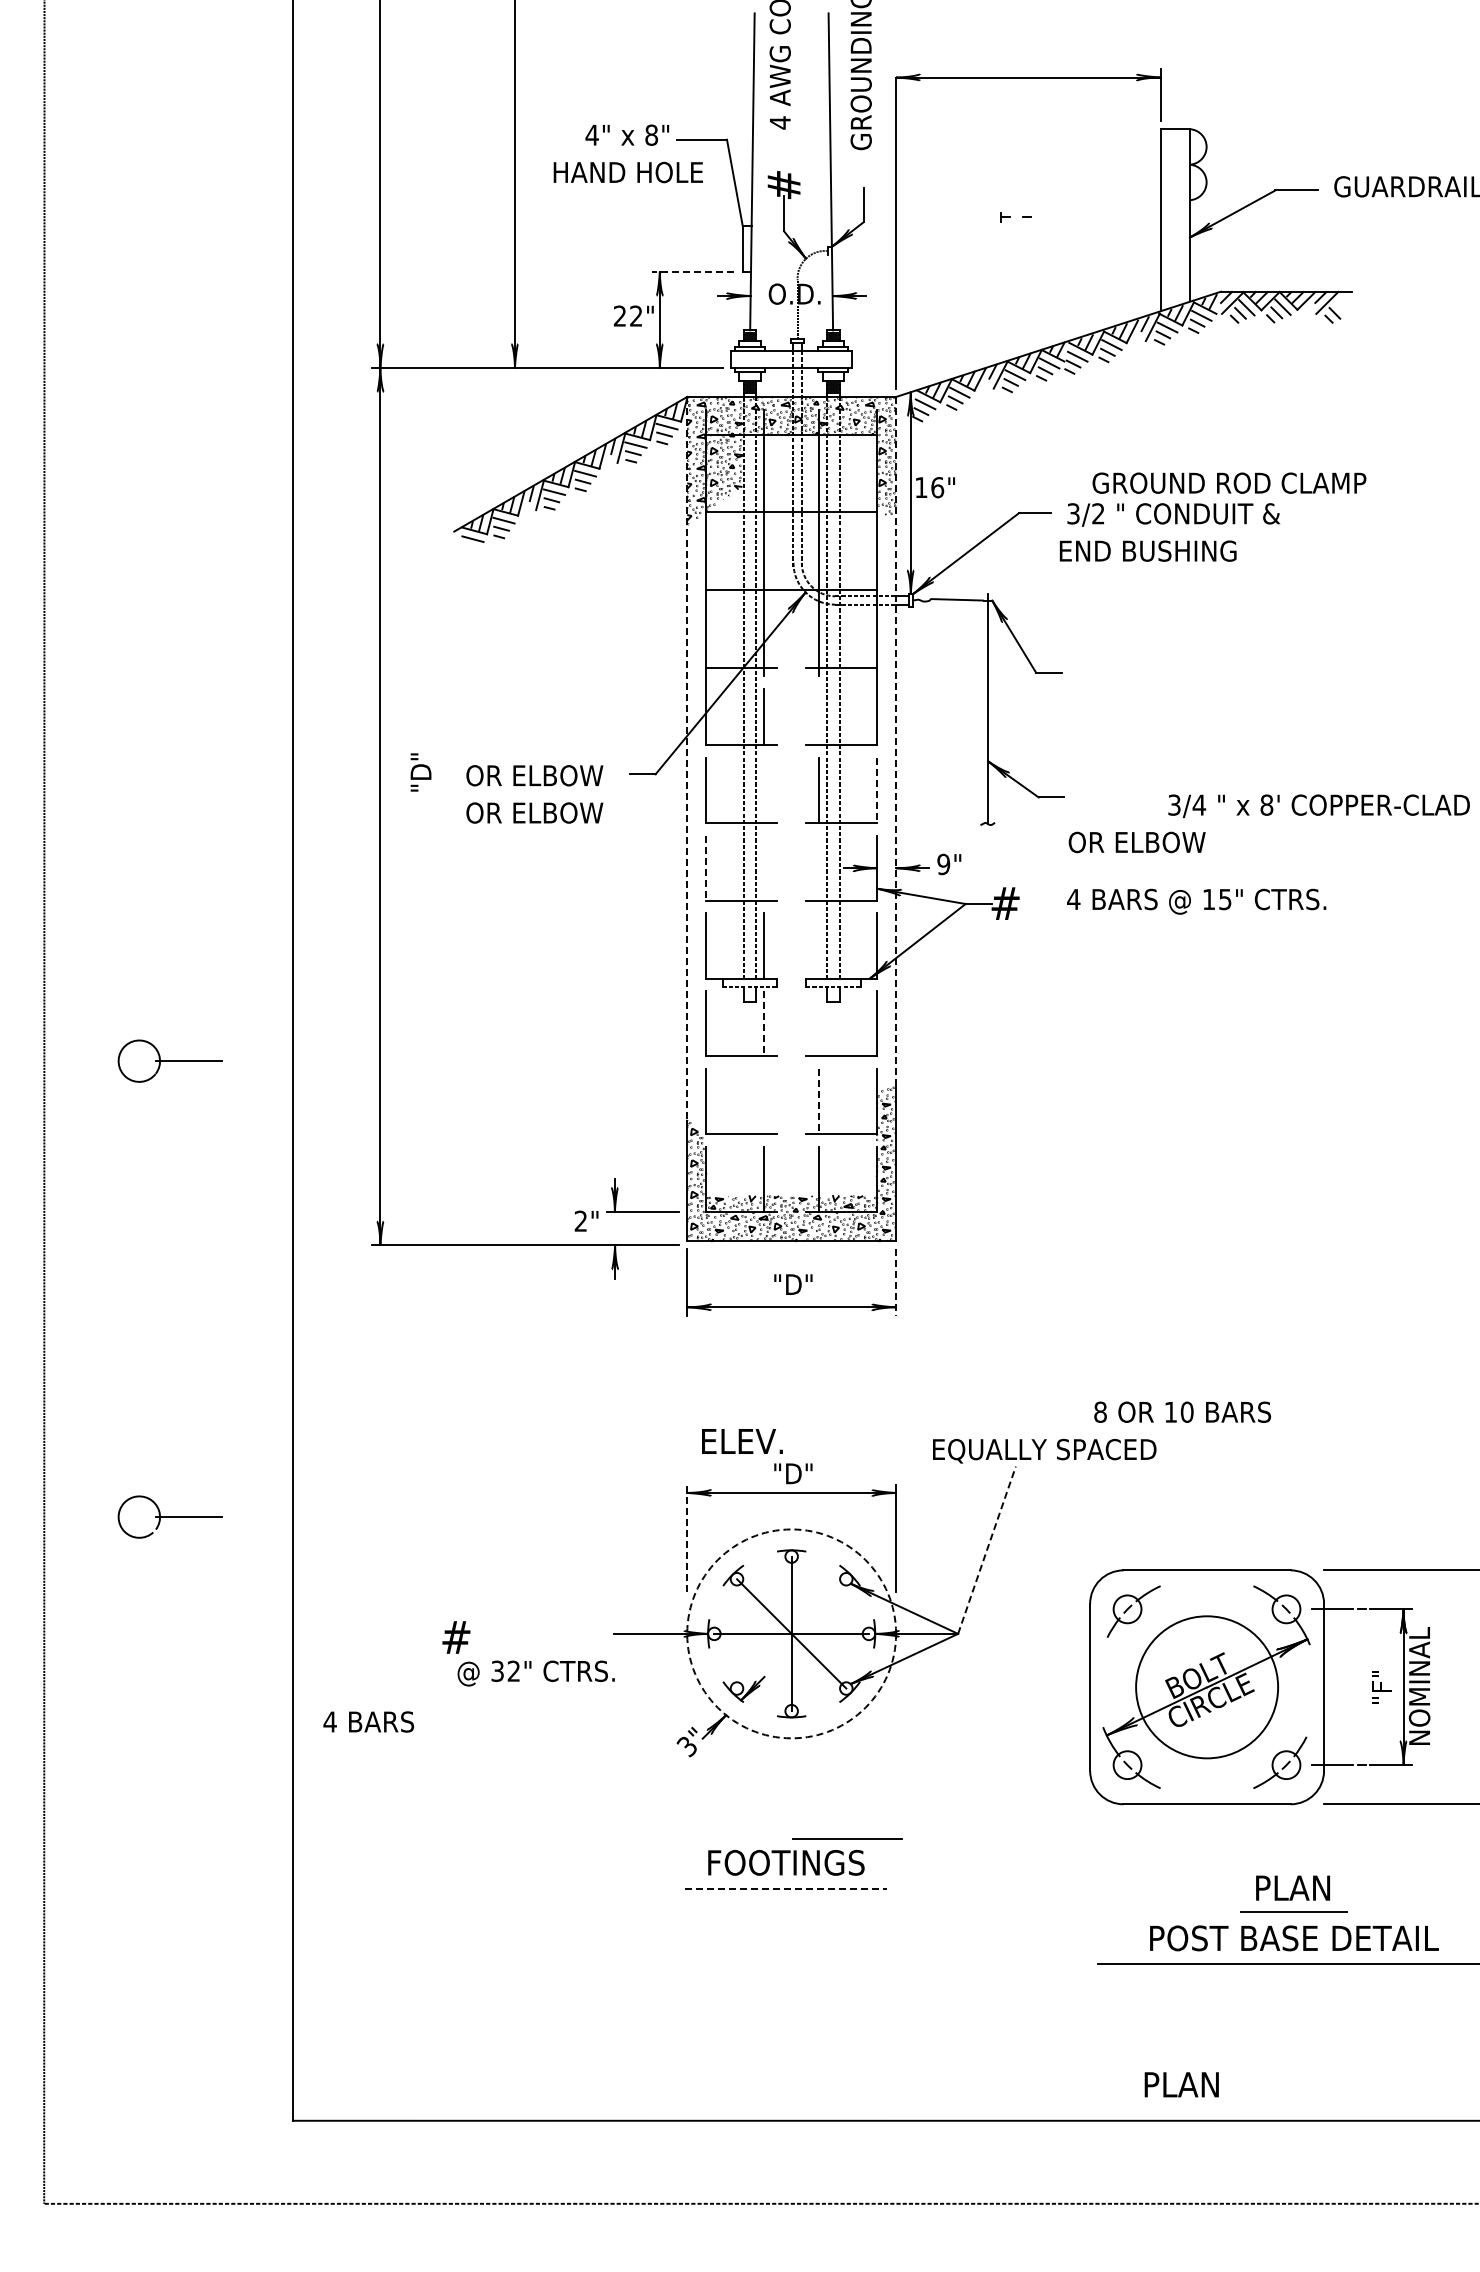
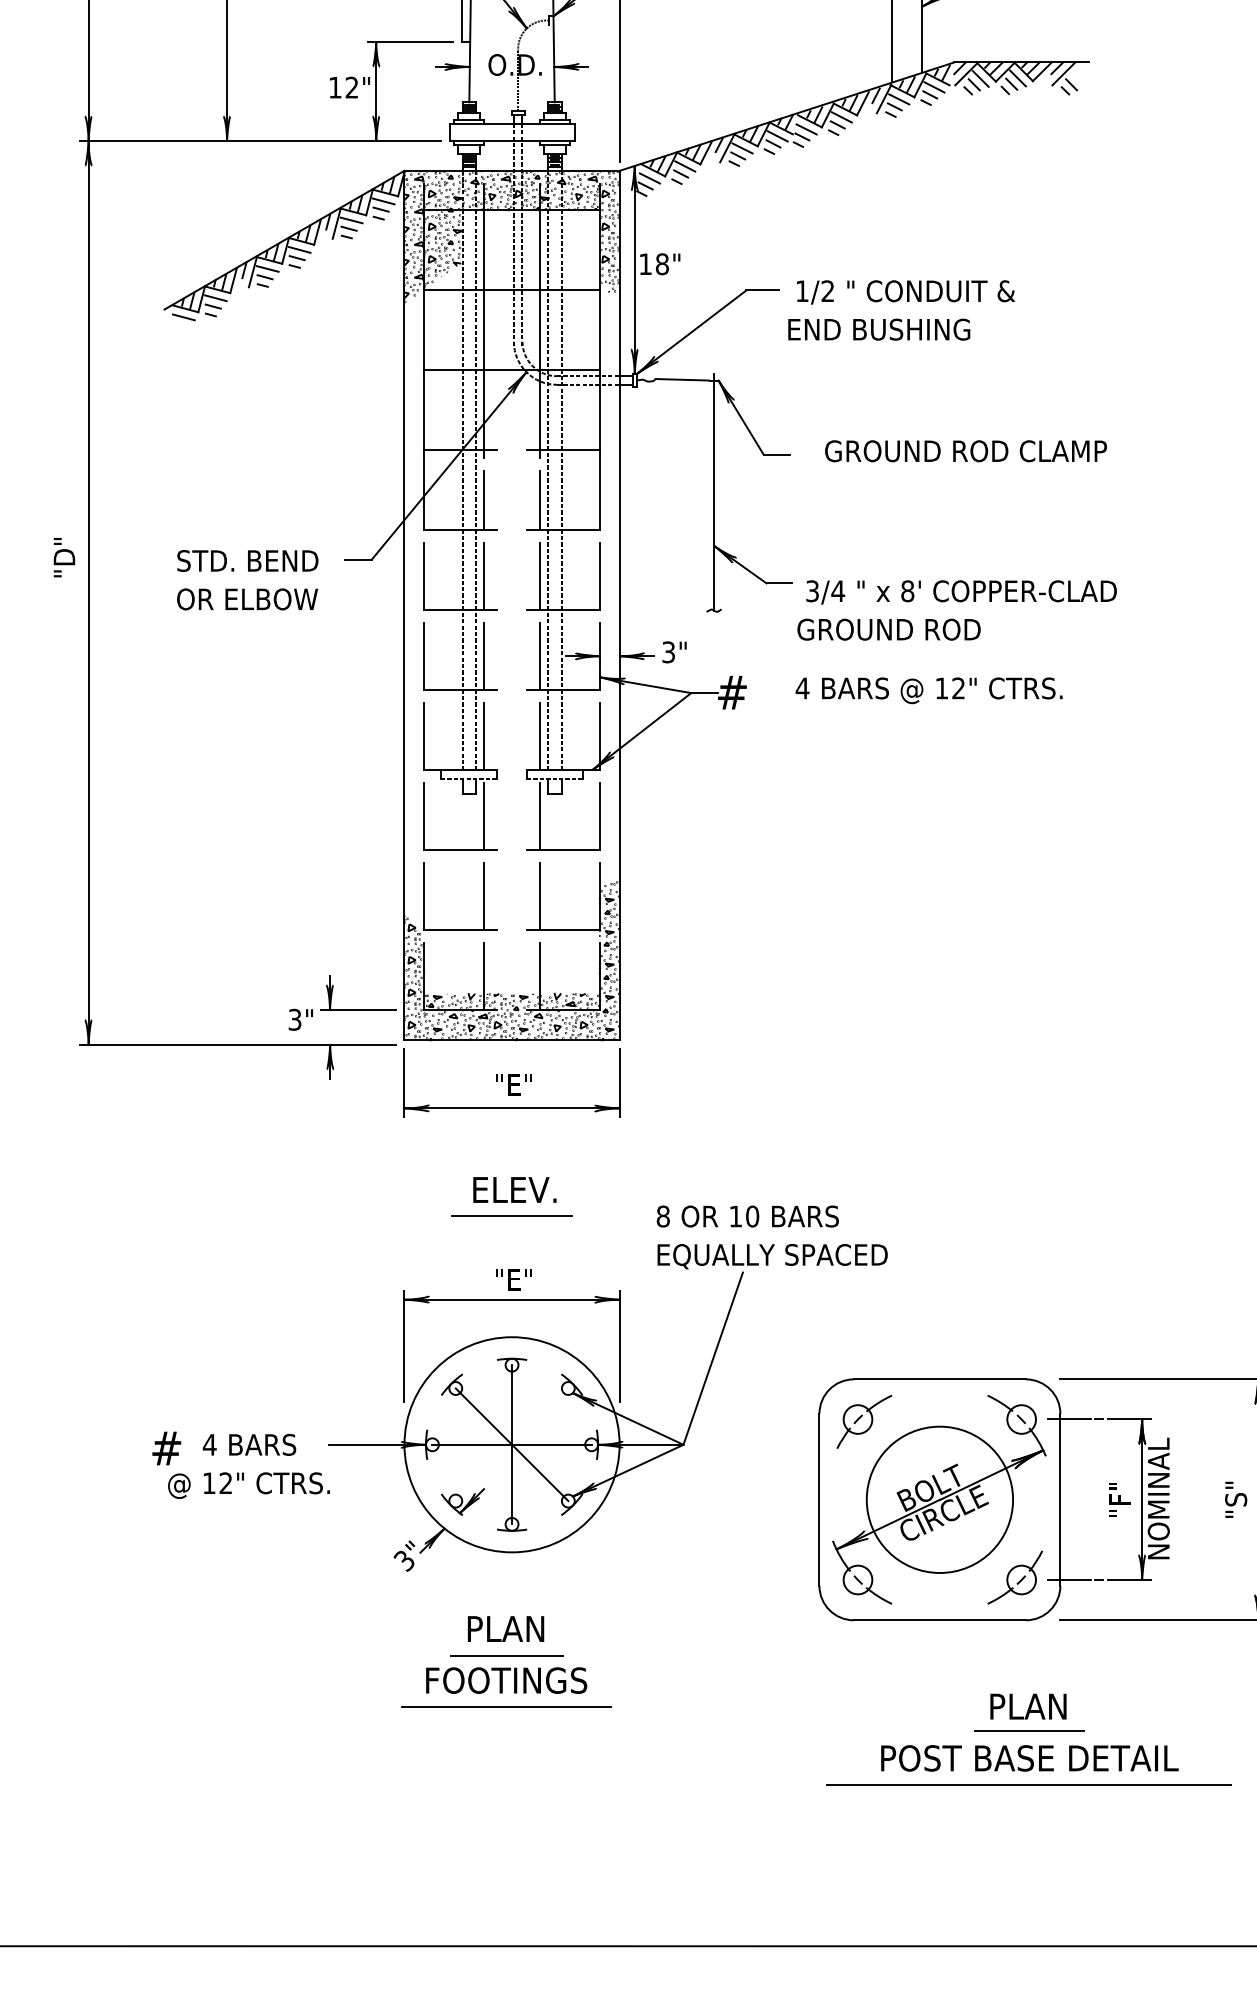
line: (692, 271) -> (409, 41), dashed -> solid
text: (619, 315) -> (334, 86), 22" -> 12"
text: (1229, 482) -> (966, 450), moved
text: (937, 487) -> (662, 264), 16" -> 18"
text: (1073, 513) -> (802, 290), 3/2 -> 1/2
line: (818, 716) -> (539, 499), added
line: (896, 741) -> (620, 525), dashed -> solid
line: (687, 758) -> (404, 543), dashed -> solid
text: (420, 772) -> (63, 557), moved
text: (534, 775) -> (247, 560), OR ELBOW -> STD. BEND
line: (764, 790) -> (484, 576), added
line: (877, 790) -> (600, 576), dashed -> solid
text: (1318, 806) -> (960, 592), moved
text: (1160, 842) -> (891, 629), OR ELBOW -> GROUND ROD
text: (943, 863) -> (668, 651), 9" -> 3"
line: (764, 867) -> (484, 655), added
line: (818, 867) -> (539, 655), added
line: (706, 868) -> (424, 656), dashed -> solid
text: (1225, 899) -> (958, 688), 15" -> 12"
line: (818, 945) -> (539, 735), added
line: (764, 1023) -> (484, 816), dashed -> solid
line: (818, 1023) -> (539, 816), added
line: (764, 1101) -> (484, 896), added
line: (818, 1101) -> (539, 896), dashed -> solid
text: (580, 1221) -> (294, 1020), 2" -> 3"
line: (896, 1282) -> (620, 1082), dashed -> solid
text: (793, 1284) -> (513, 1084), "D" -> "E"
line: (791, 1411) -> (511, 1215), added
text: (1182, 1411) -> (747, 1215), moved
text: (742, 1441) -> (514, 1190), moved
text: (793, 1473) -> (513, 1279), "D" -> "E"
line: (687, 1538) -> (404, 1346), dashed -> solid
line: (987, 1549) -> (713, 1357), dashed -> solid
circle: (791, 1633) -> (511, 1444), dashed -> solid
text: (497, 1670) -> (209, 1482), 32" -> 12"
text: (368, 1721) -> (249, 1444), moved
line: (847, 1838) -> (506, 1655), moved
line: (786, 1888) -> (506, 1707), dashed -> solid
text: (1181, 2084) -> (505, 1628), moved

